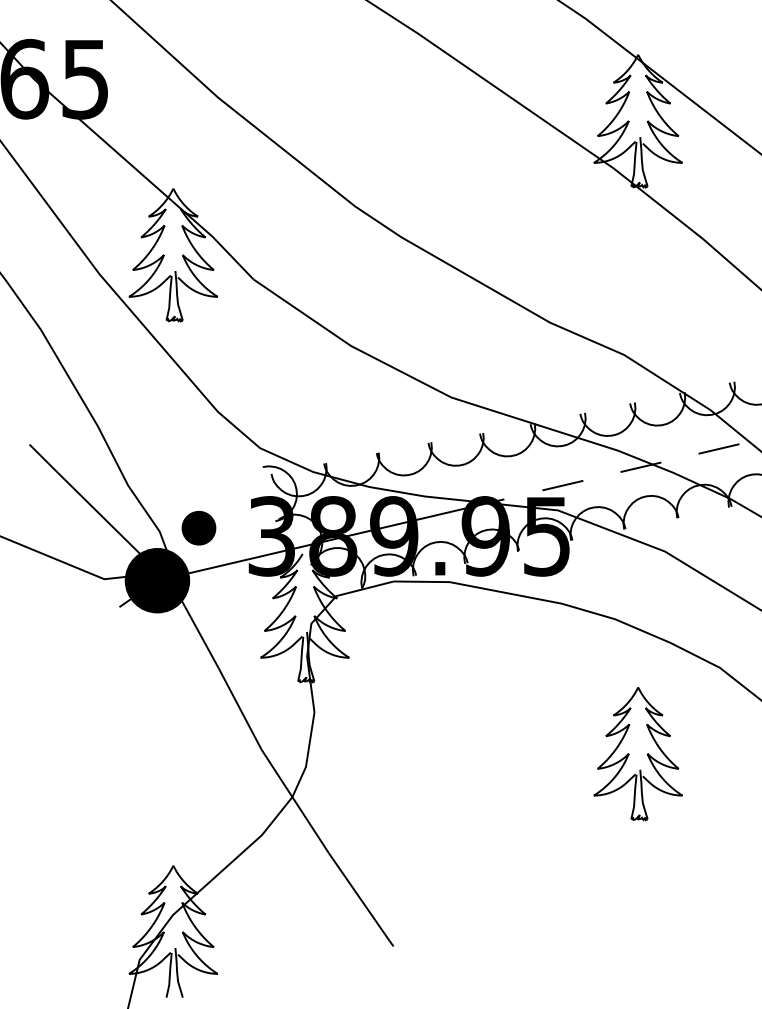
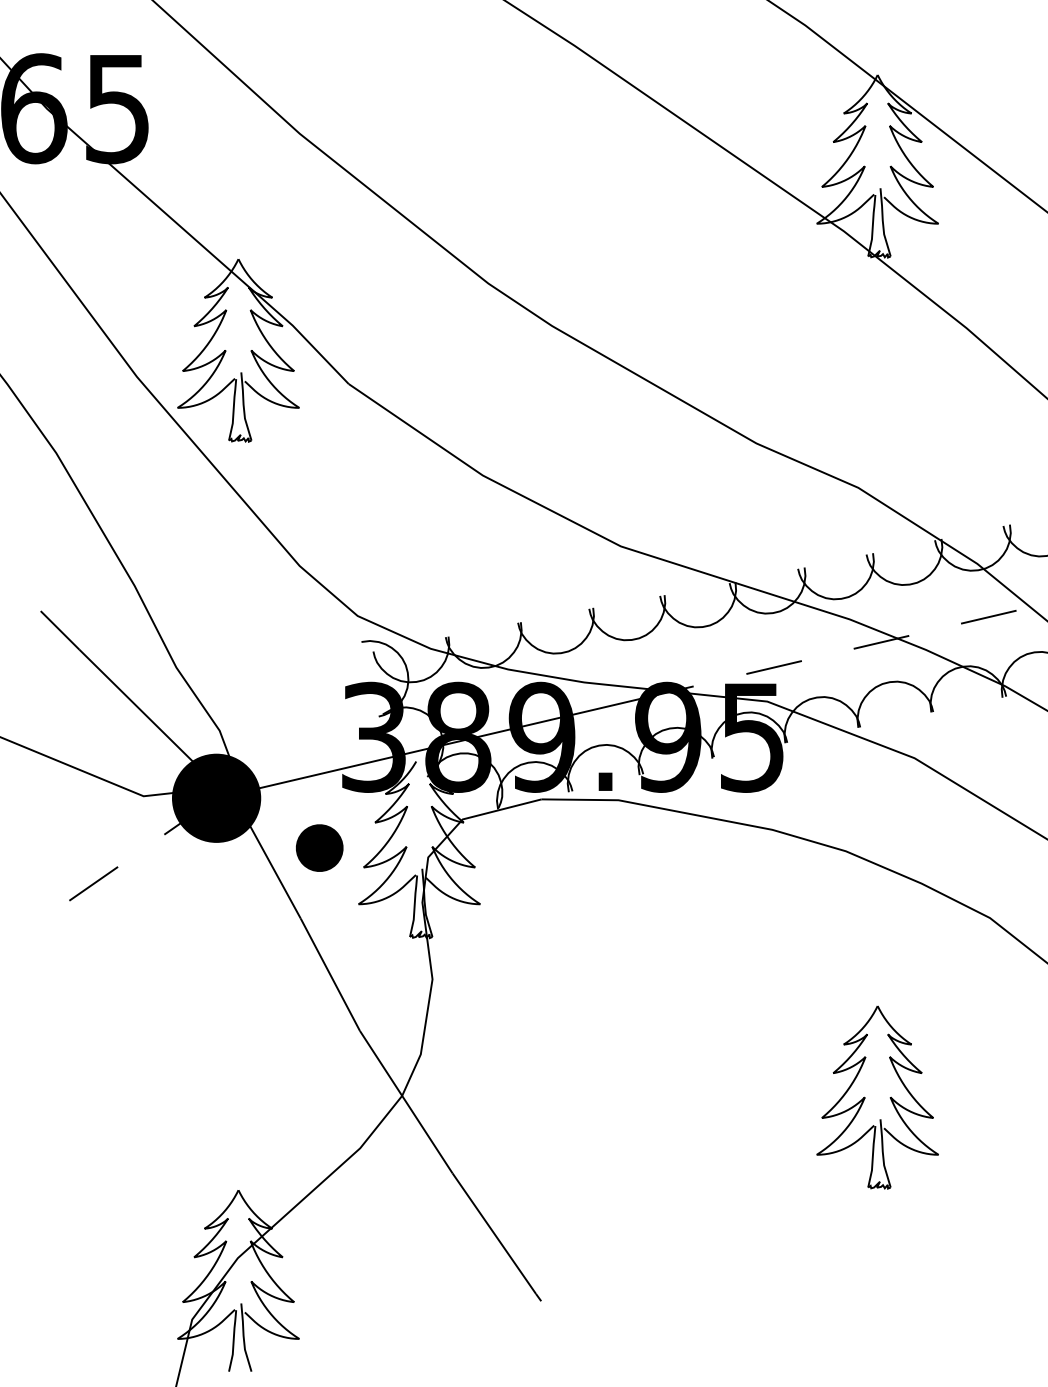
part: (198, 527) -> (319, 847), moved
line: (67, 642) -> (93, 883), added
part: (638, 753) -> (877, 1097), moved

